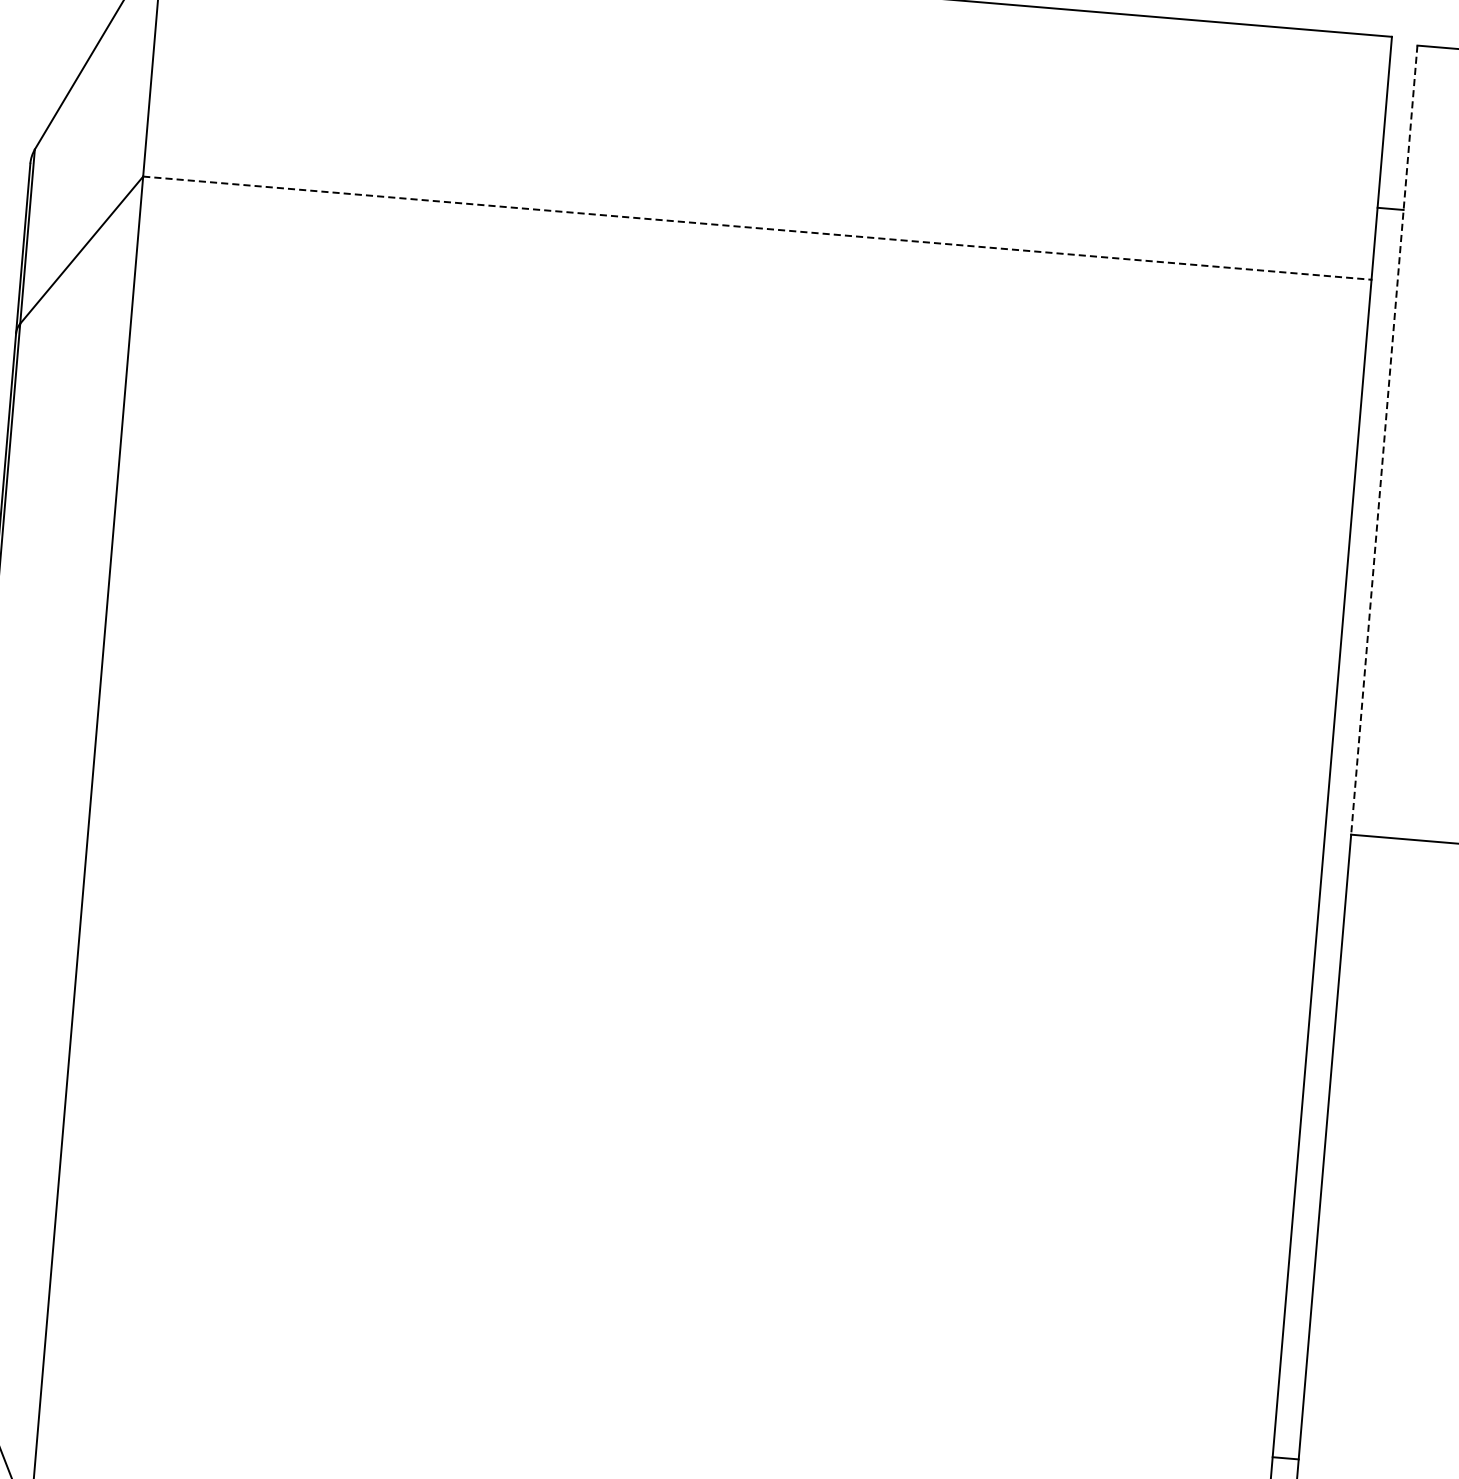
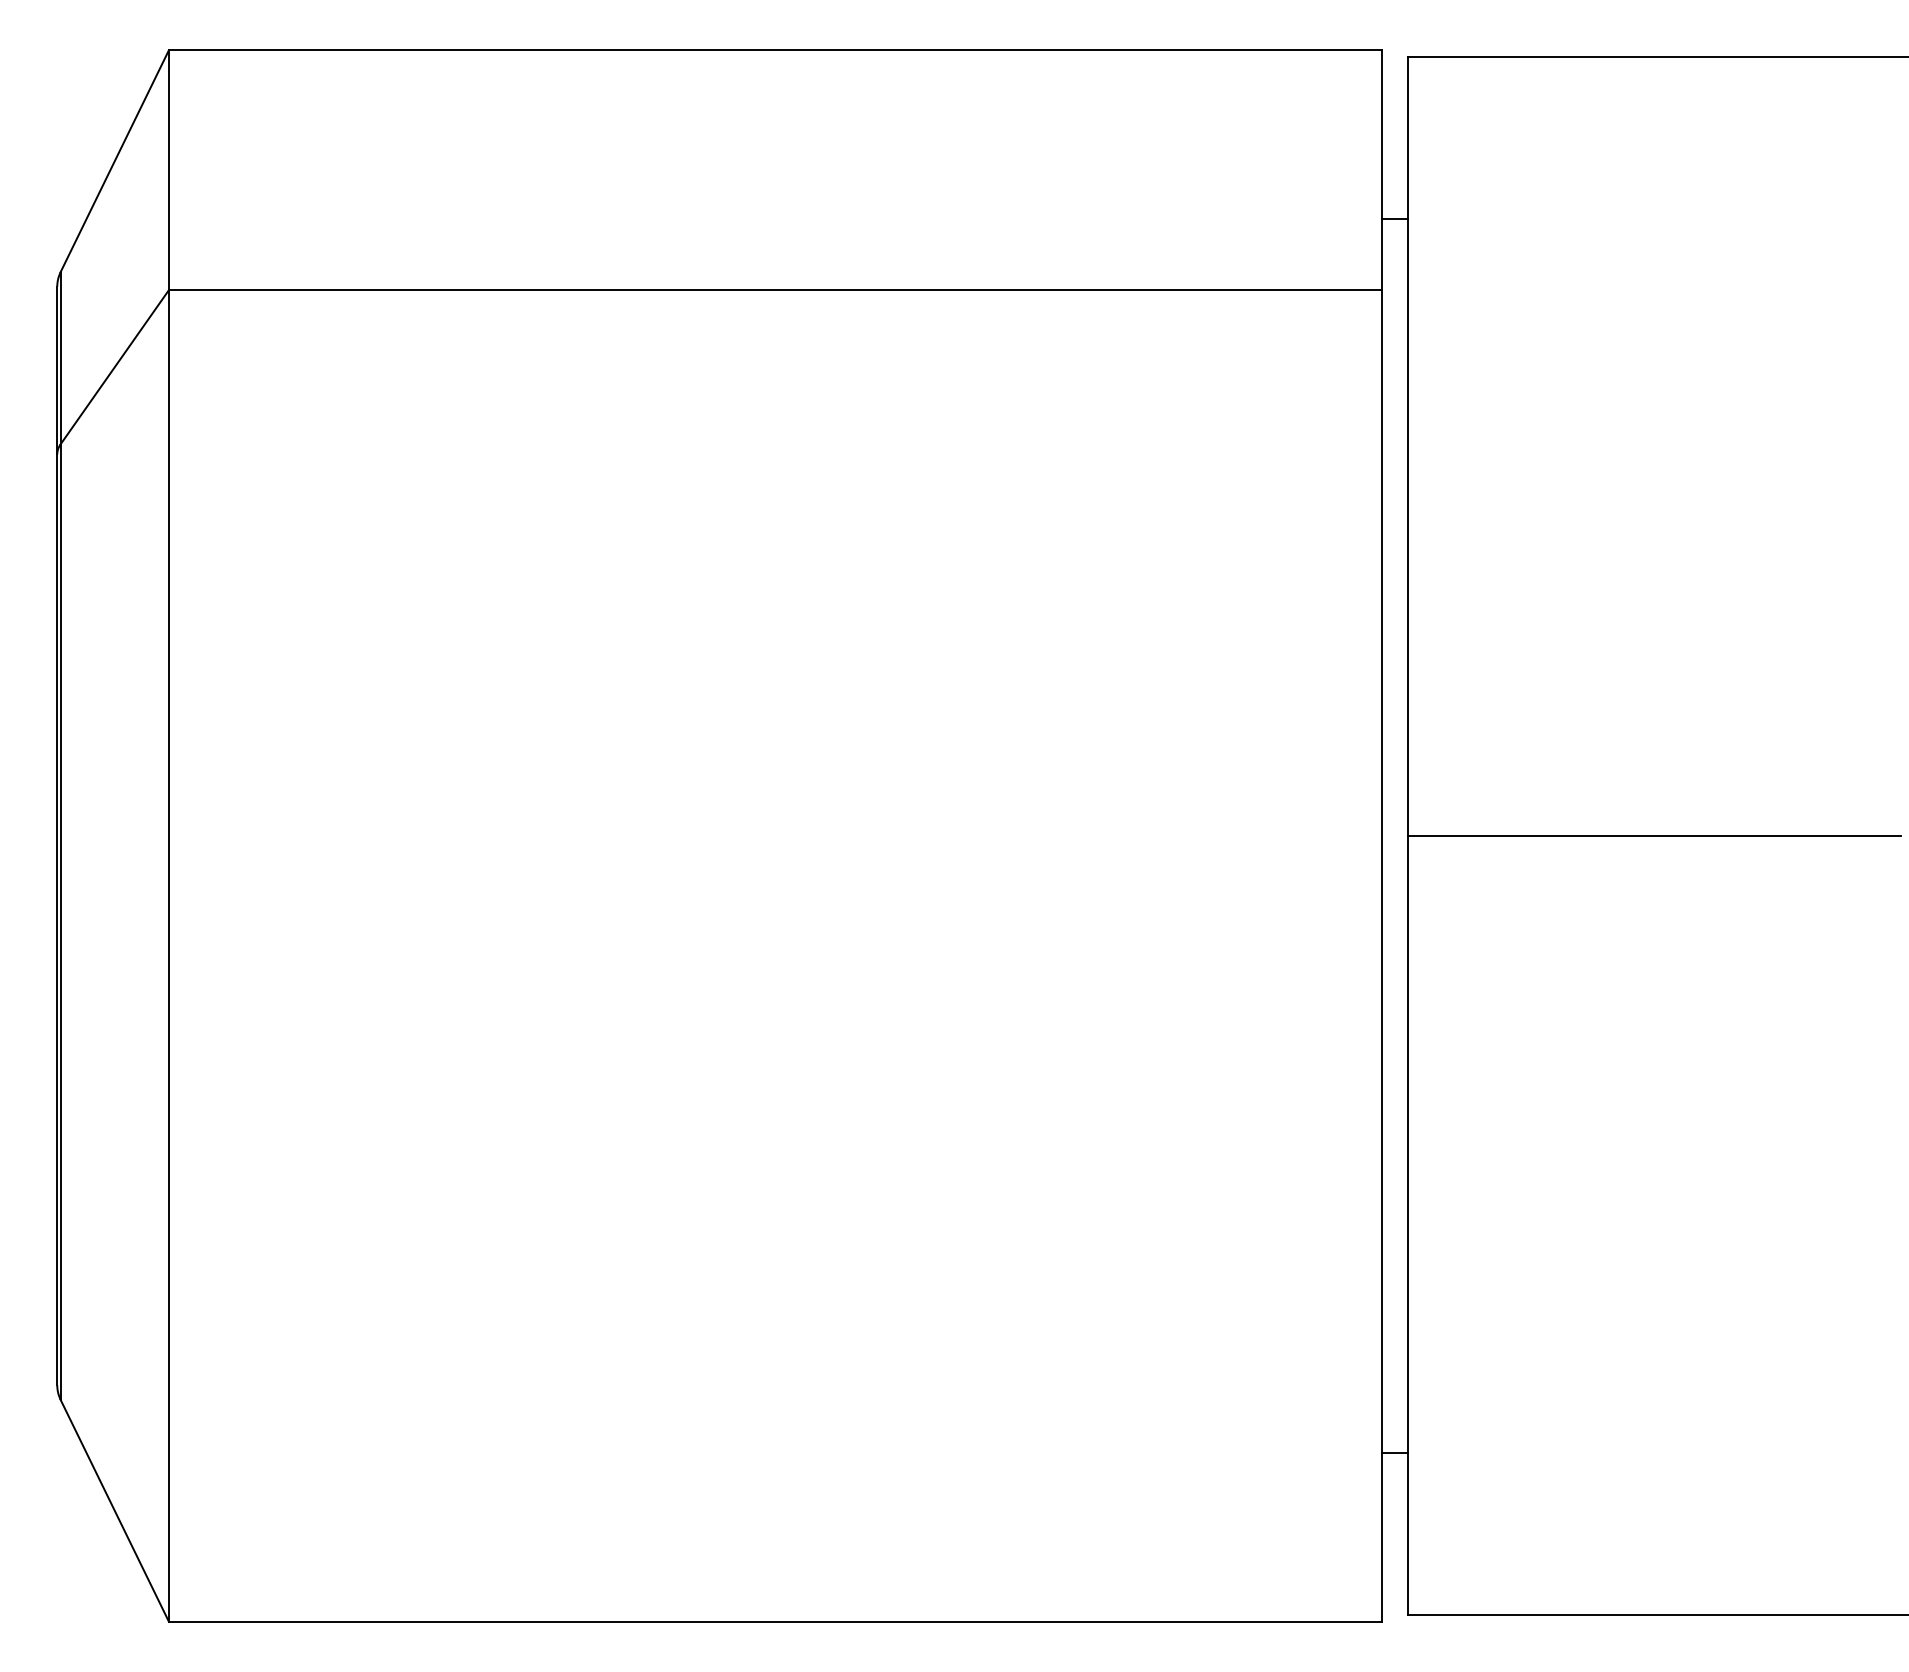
line: (757, 228) -> (775, 290), dashed -> solid
line: (1383, 440) -> (1407, 446), dashed -> solid

